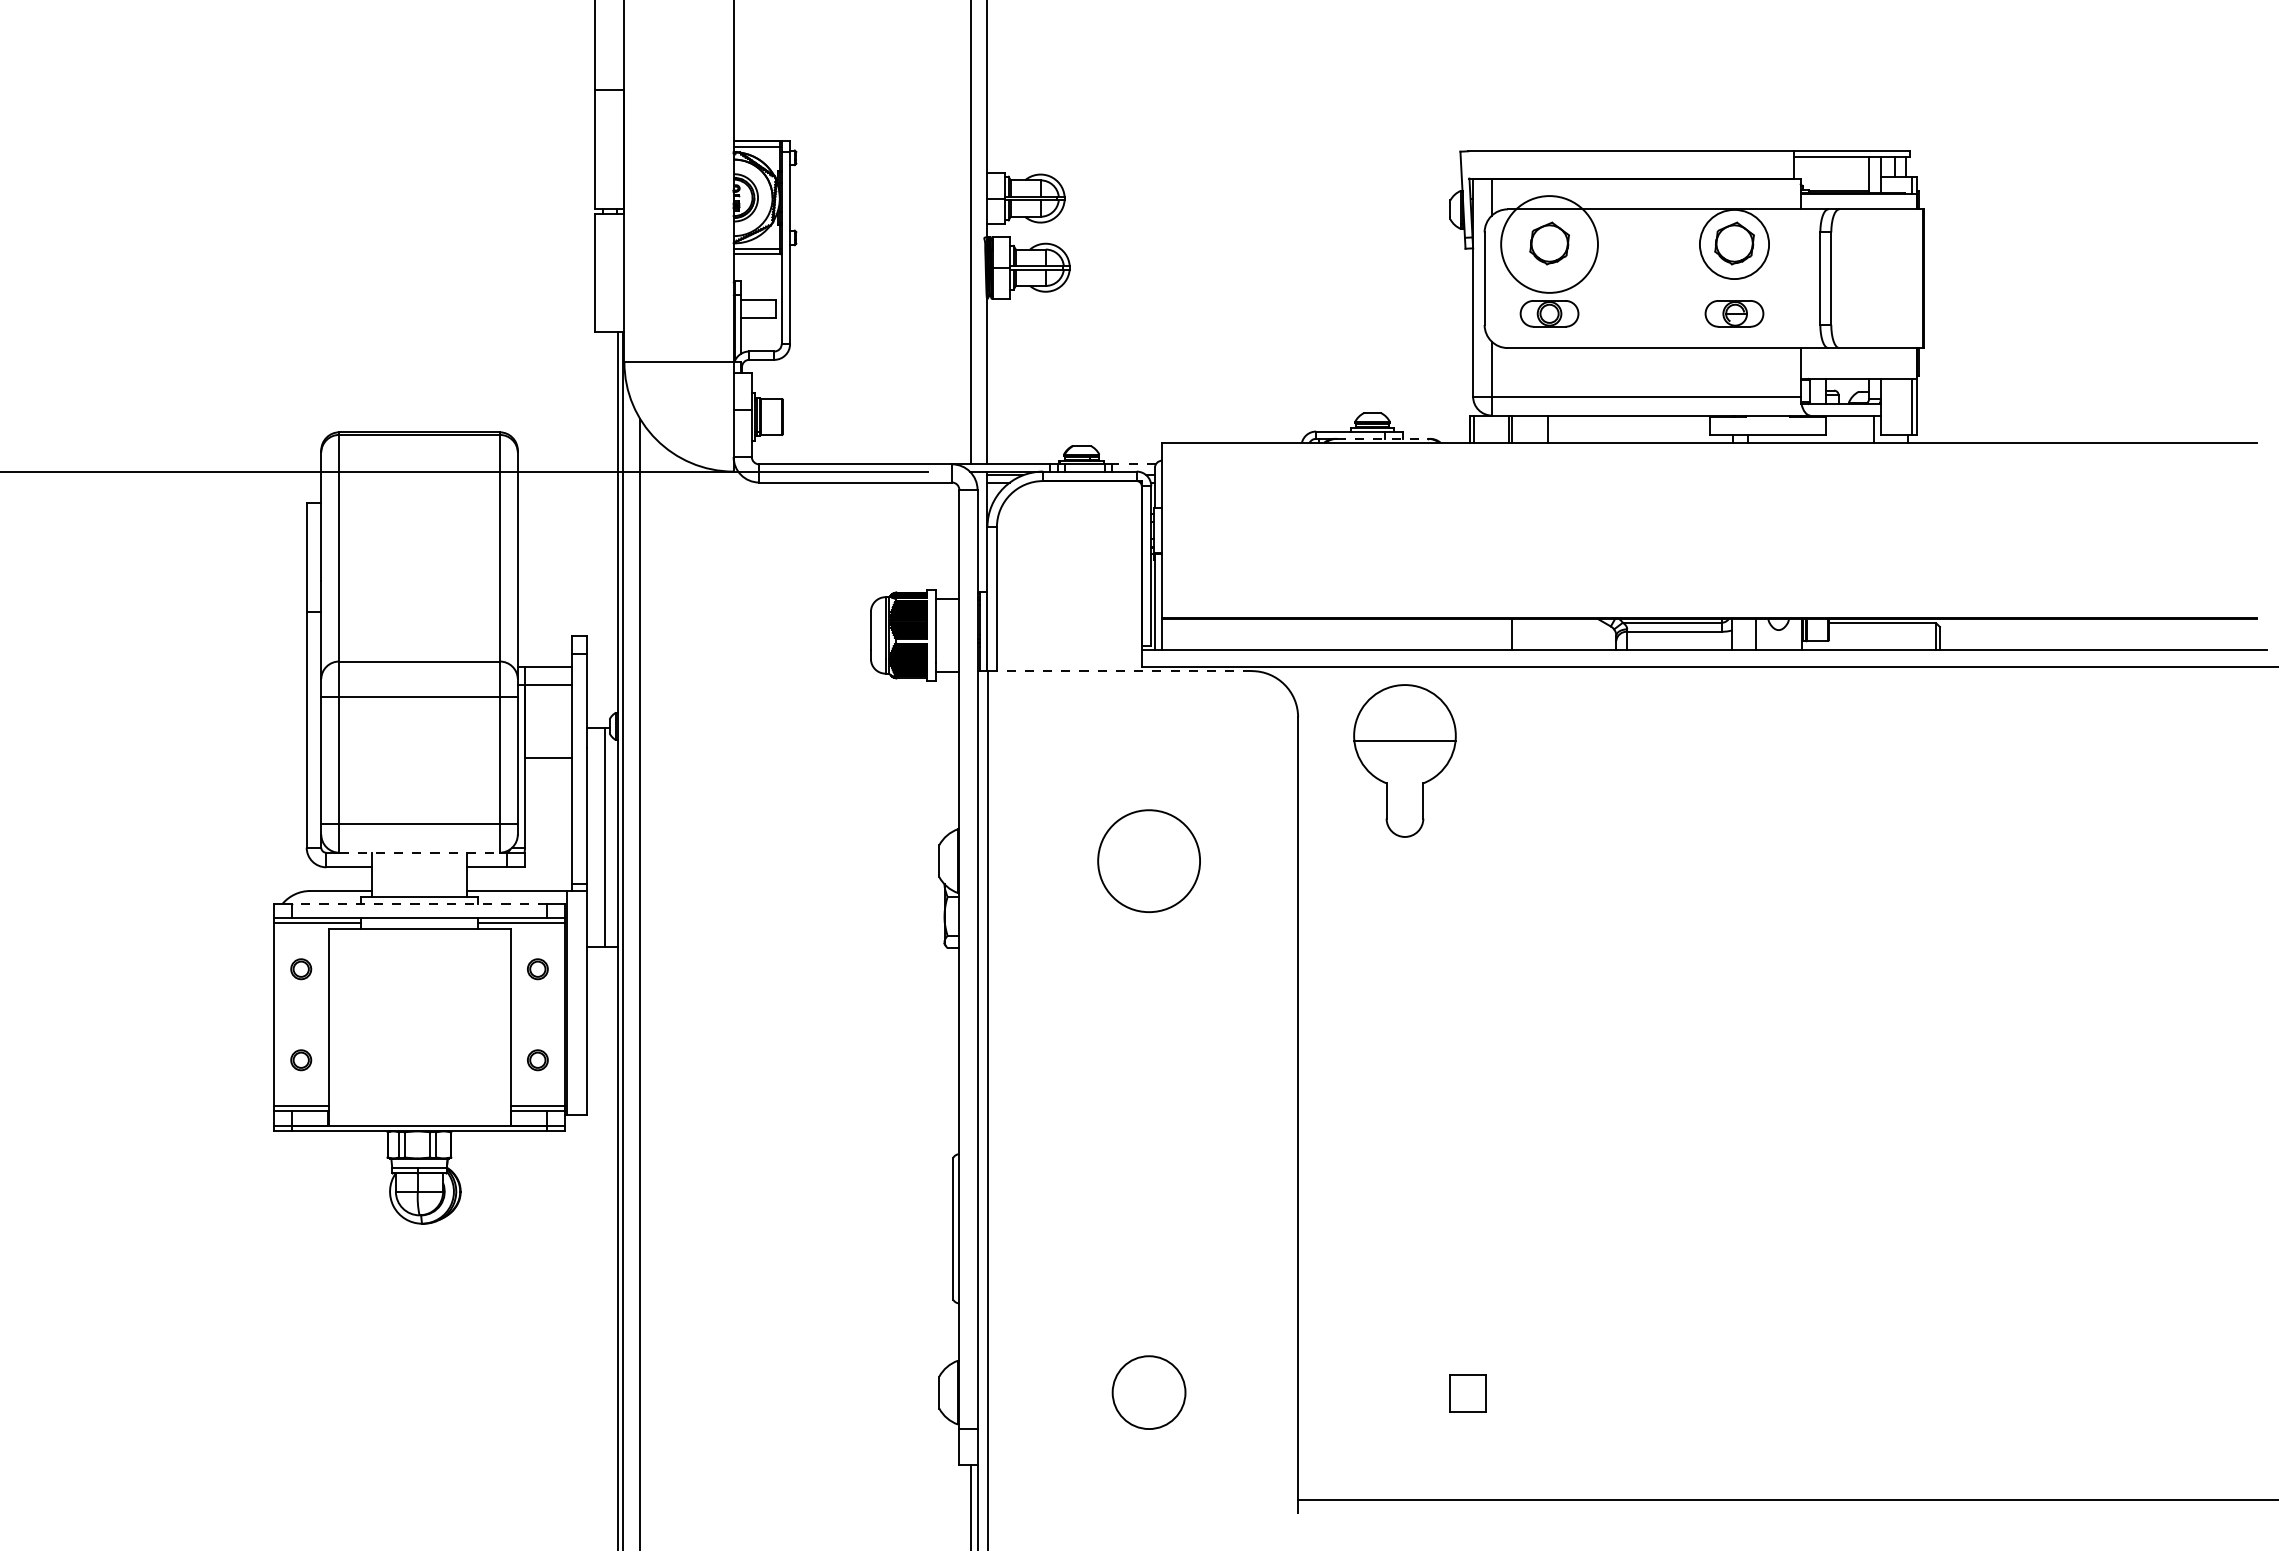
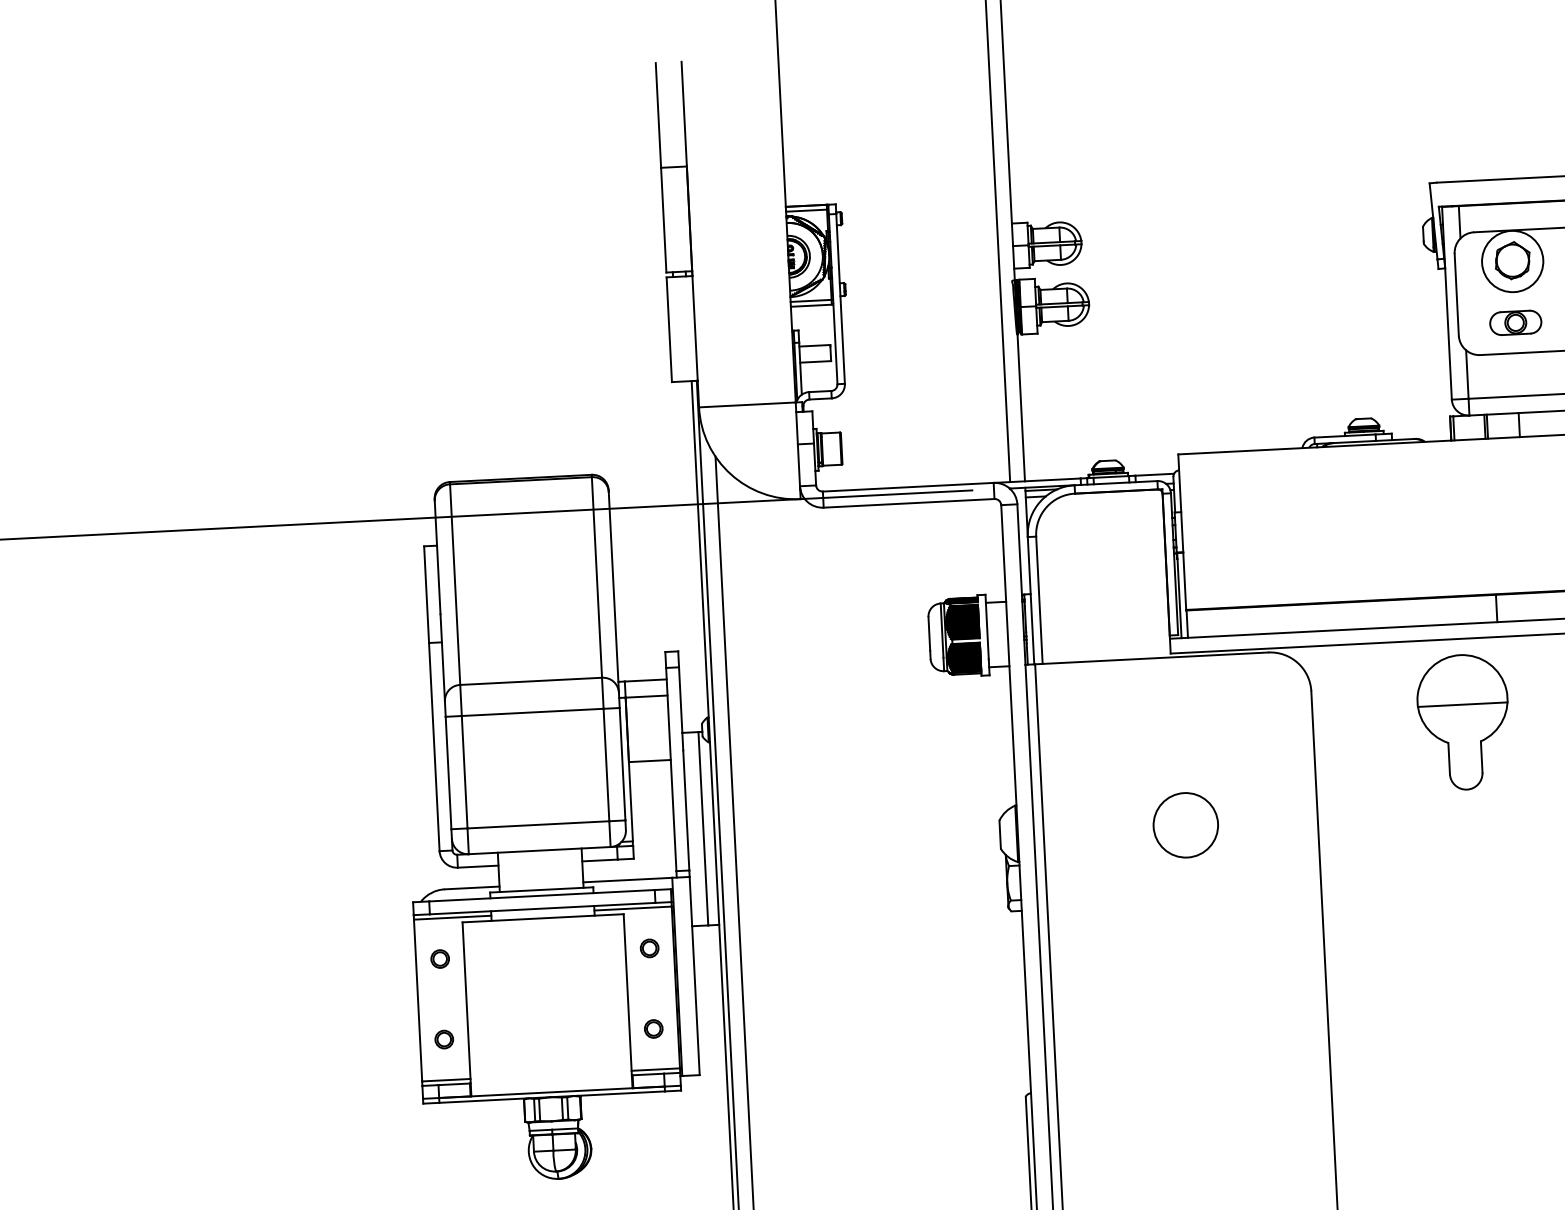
circle: (1549, 244) -> (1512, 261), size x0.71
line: (1382, 438) -> (1373, 440), dashed -> solid
line: (1134, 464) -> (1155, 474), dashed -> solid
line: (1120, 671) -> (1152, 658), dashed -> solid
part: (1404, 760) -> (1463, 721), moved
line: (420, 852) -> (540, 850), dashed -> solid
circle: (1148, 860) -> (1185, 824), size x0.71
line: (419, 903) -> (541, 895), dashed -> solid

